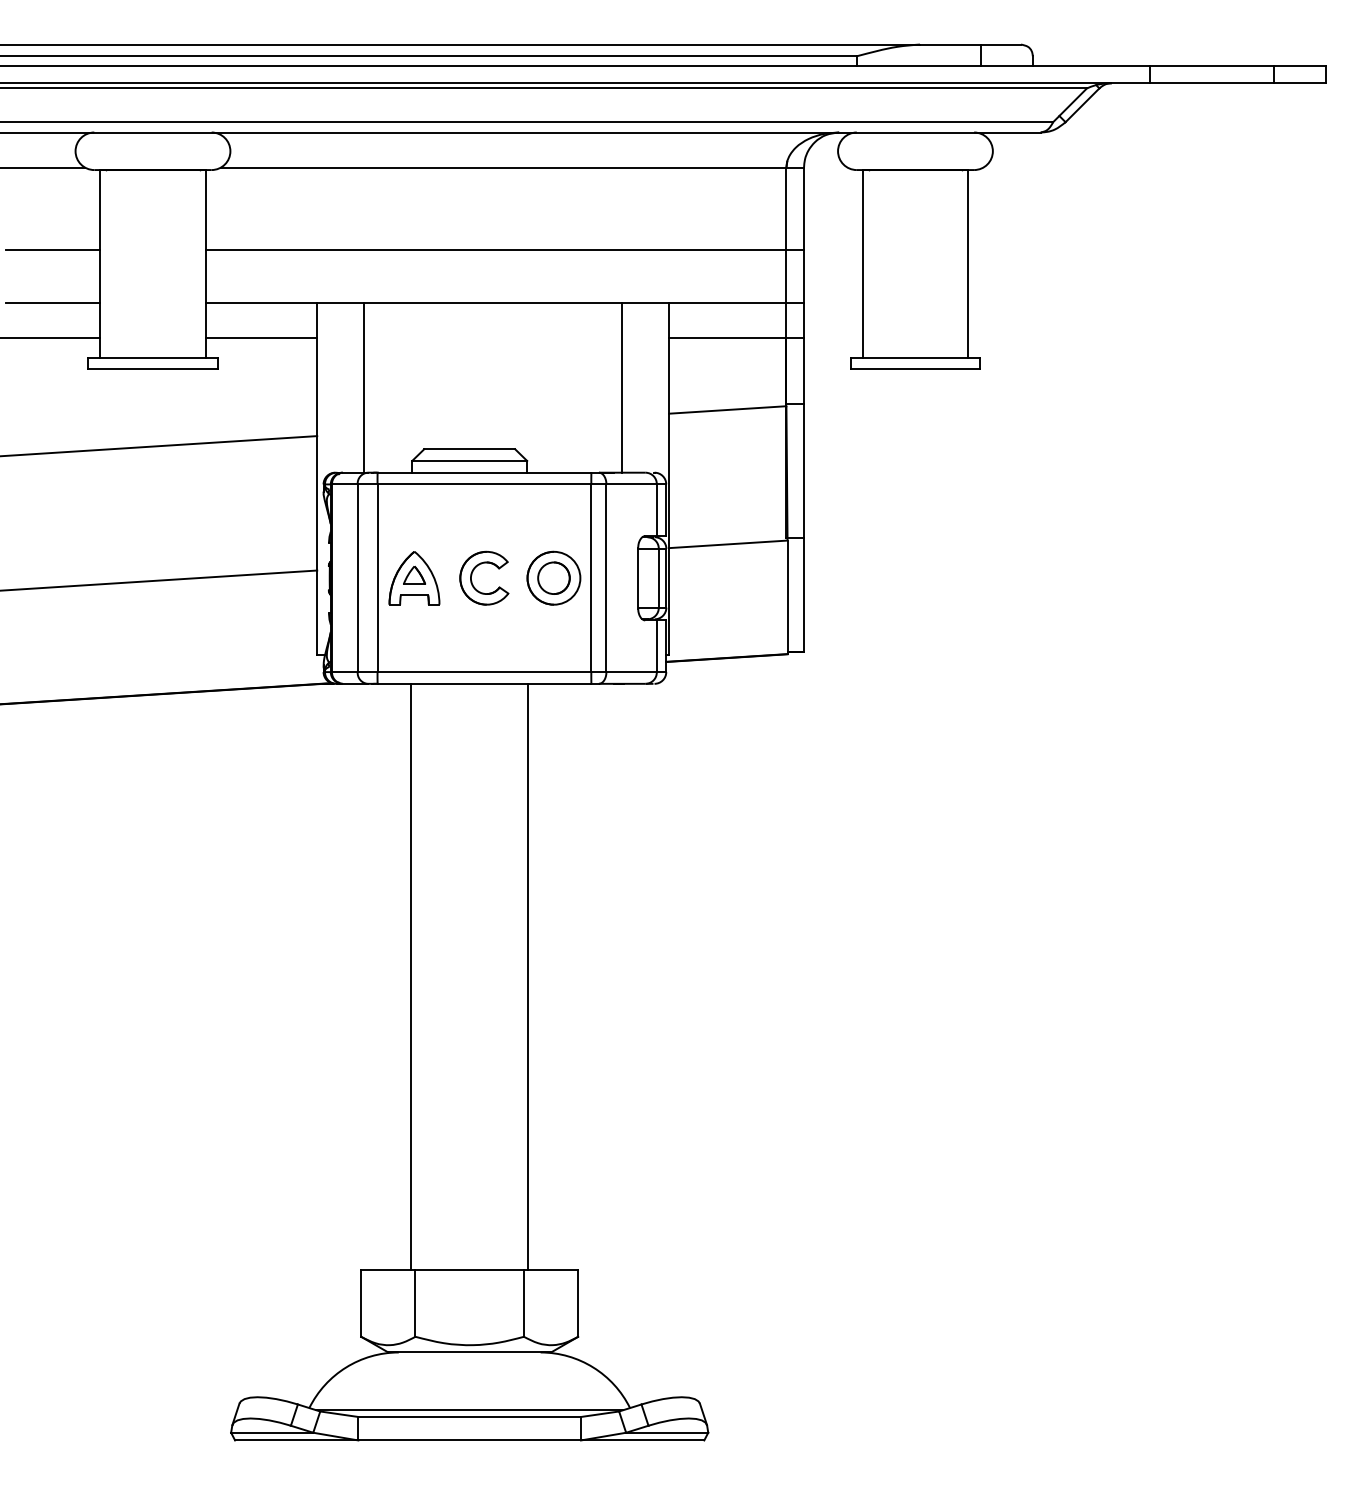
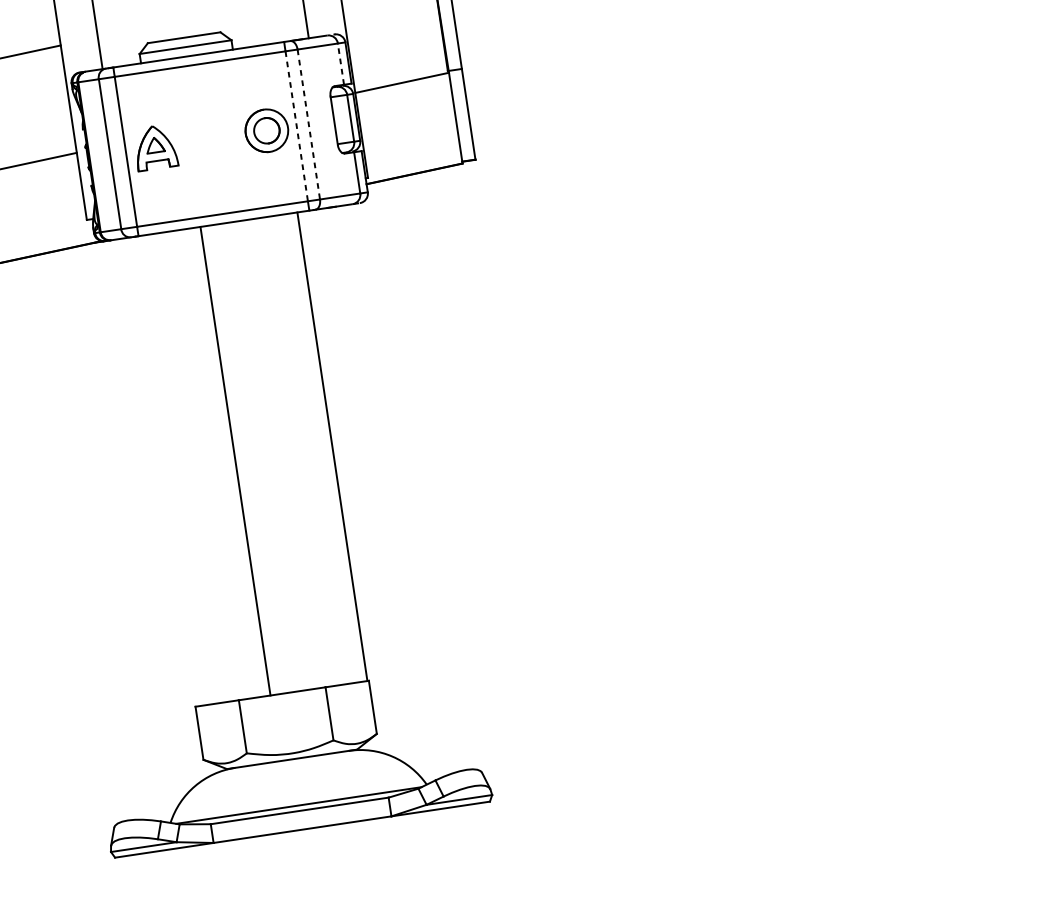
line: (656, 510) -> (340, 64), solid -> dashed
part: (472, 575) -> (201, 138), removed
line: (591, 578) -> (296, 126), solid -> dashed
line: (606, 578) -> (308, 124), solid -> dashed
line: (411, 976) -> (235, 460), moved
line: (528, 976) -> (332, 446), moved

